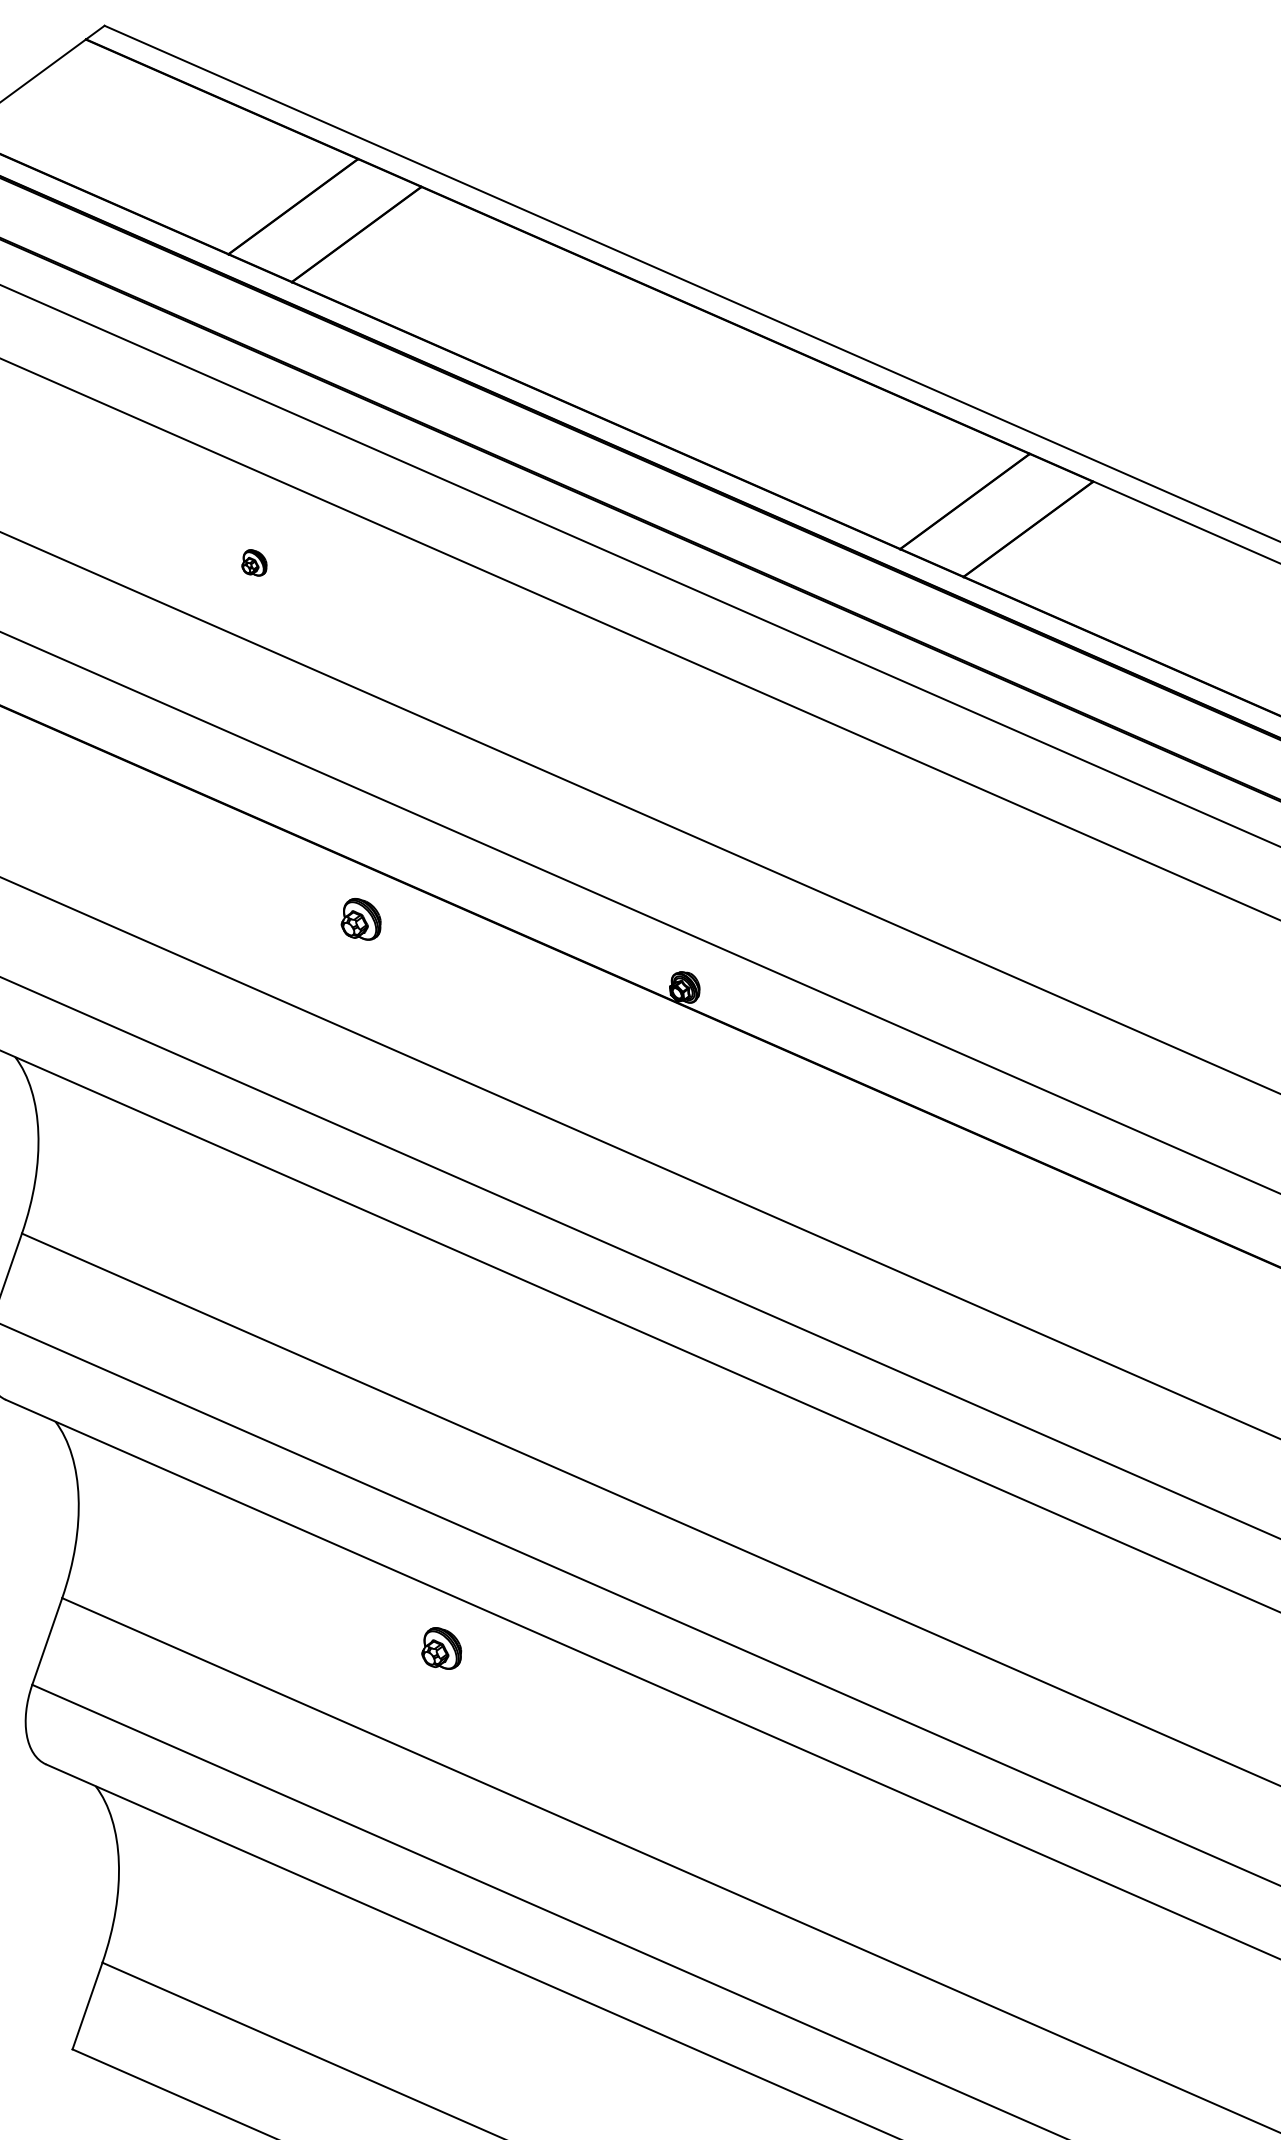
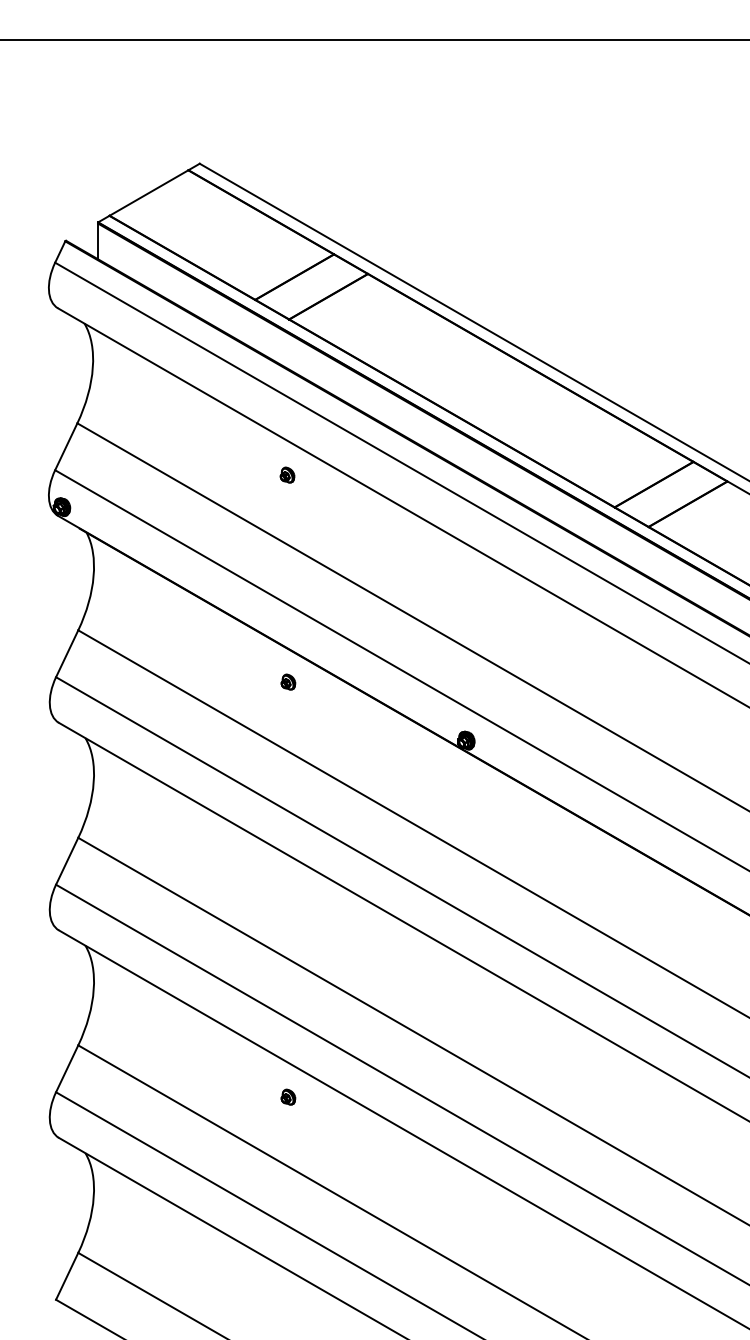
part: (254, 561) -> (287, 474), moved
part: (360, 918) -> (288, 681), size x0.62
part: (441, 1647) -> (288, 1096), size x0.62

